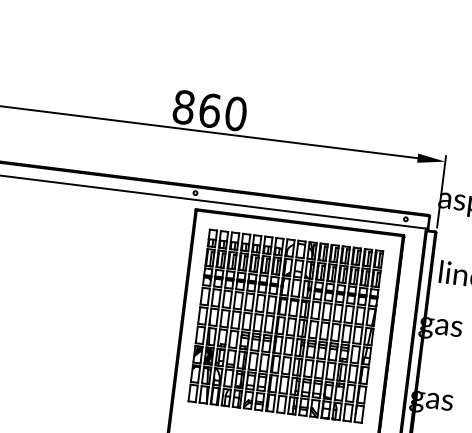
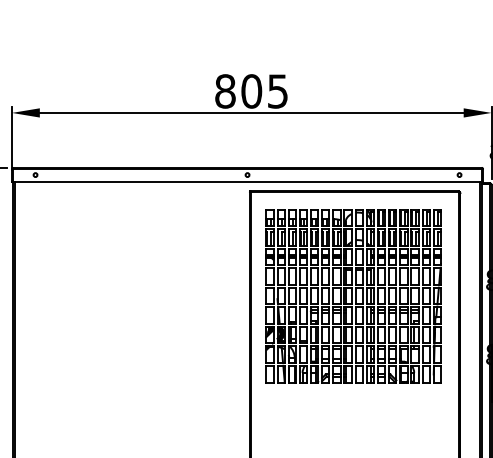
text: (222, 112) -> (264, 91), 860 -> 805

